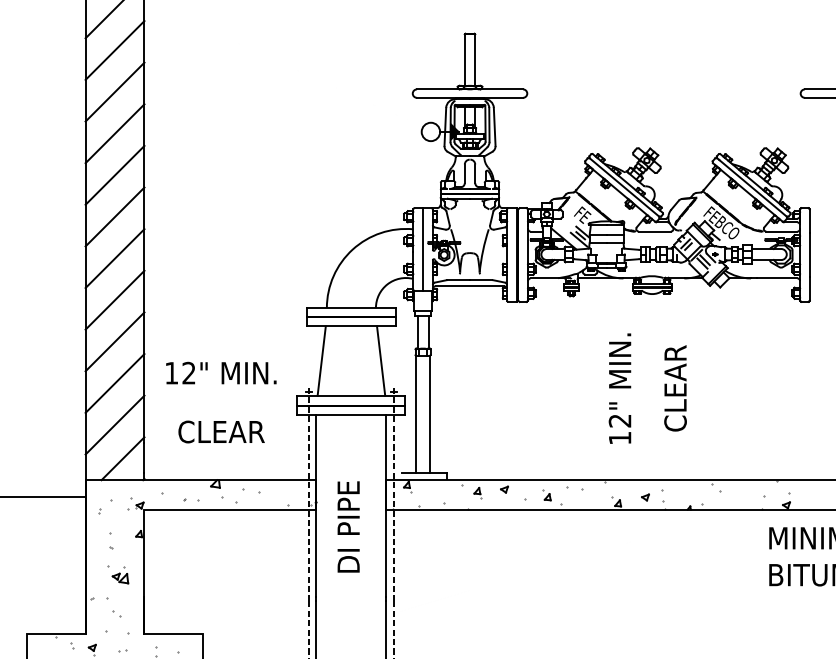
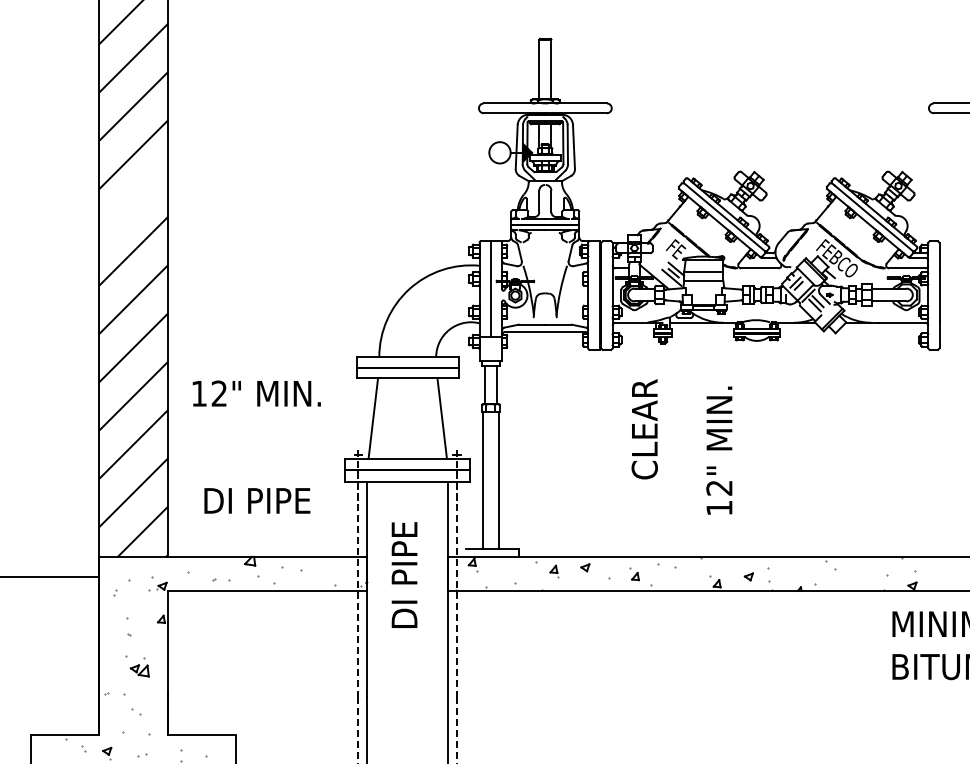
line: (115, 175) -> (133, 203), removed
text: (221, 373) -> (256, 393), moved
text: (675, 388) -> (644, 429), moved
text: (221, 431) -> (257, 500), CLEAR -> DI PIPE
text: (348, 526) -> (404, 574), moved

